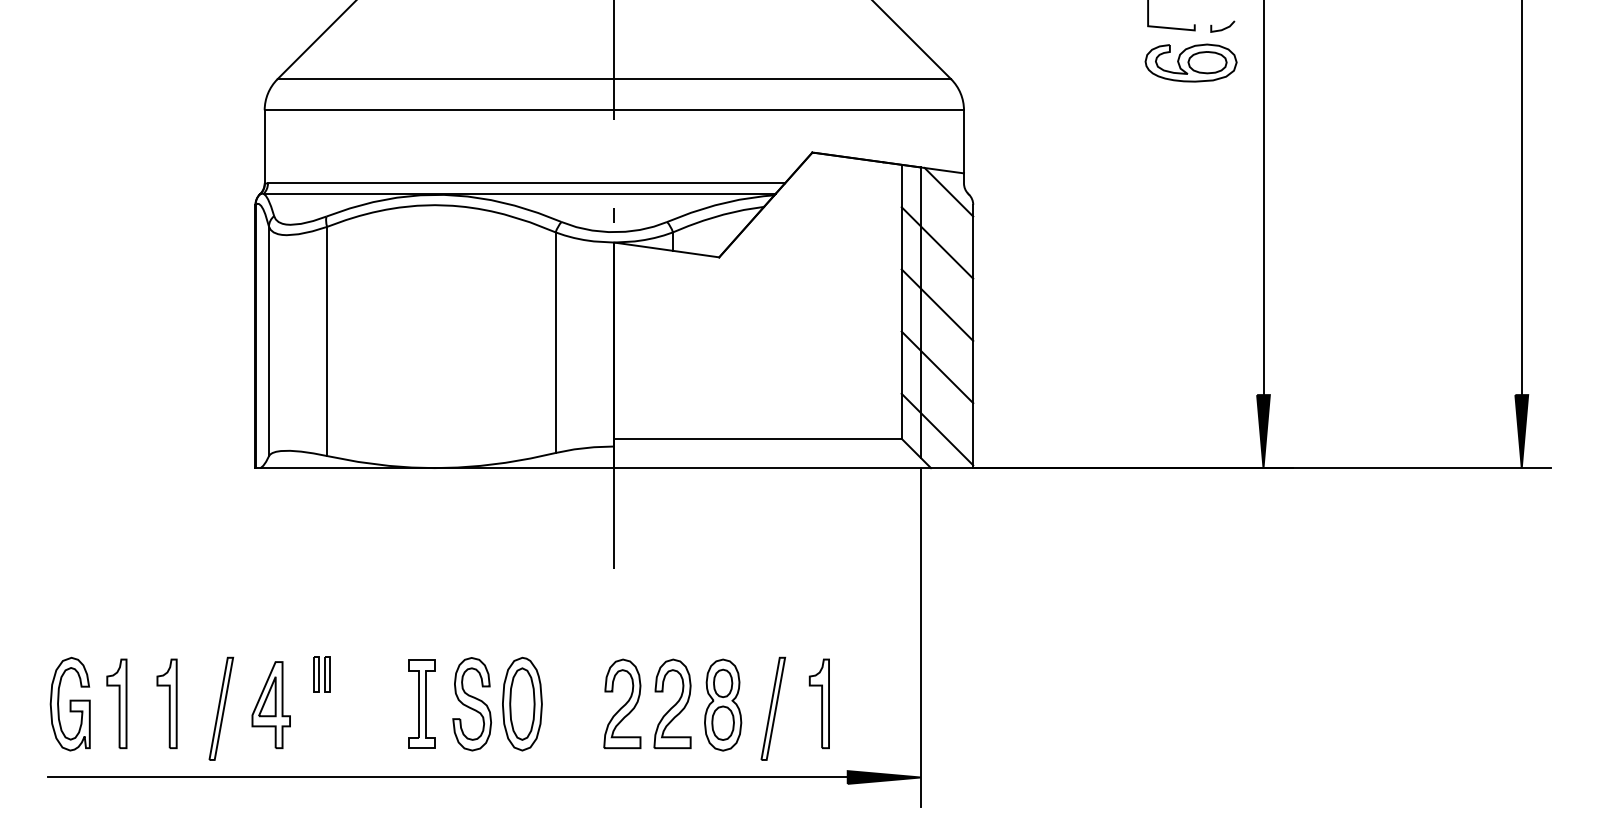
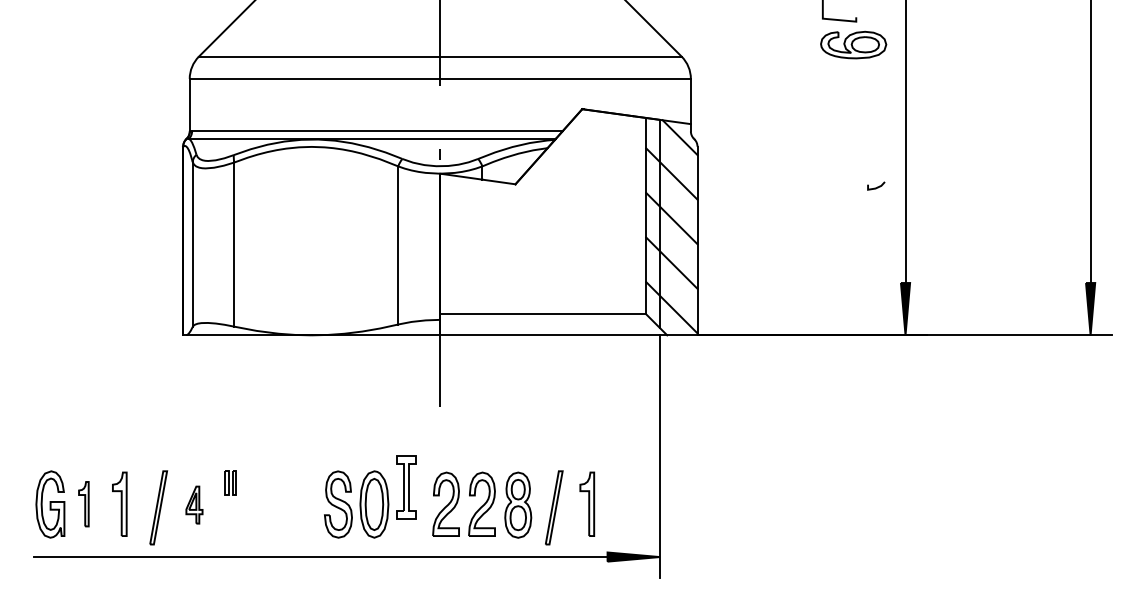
line: (1224, 27) -> (877, 186), moved
part: (116, 702) -> (83, 503), size x0.7
part: (271, 704) -> (194, 504), size x0.6
part: (422, 704) -> (406, 487), moved

